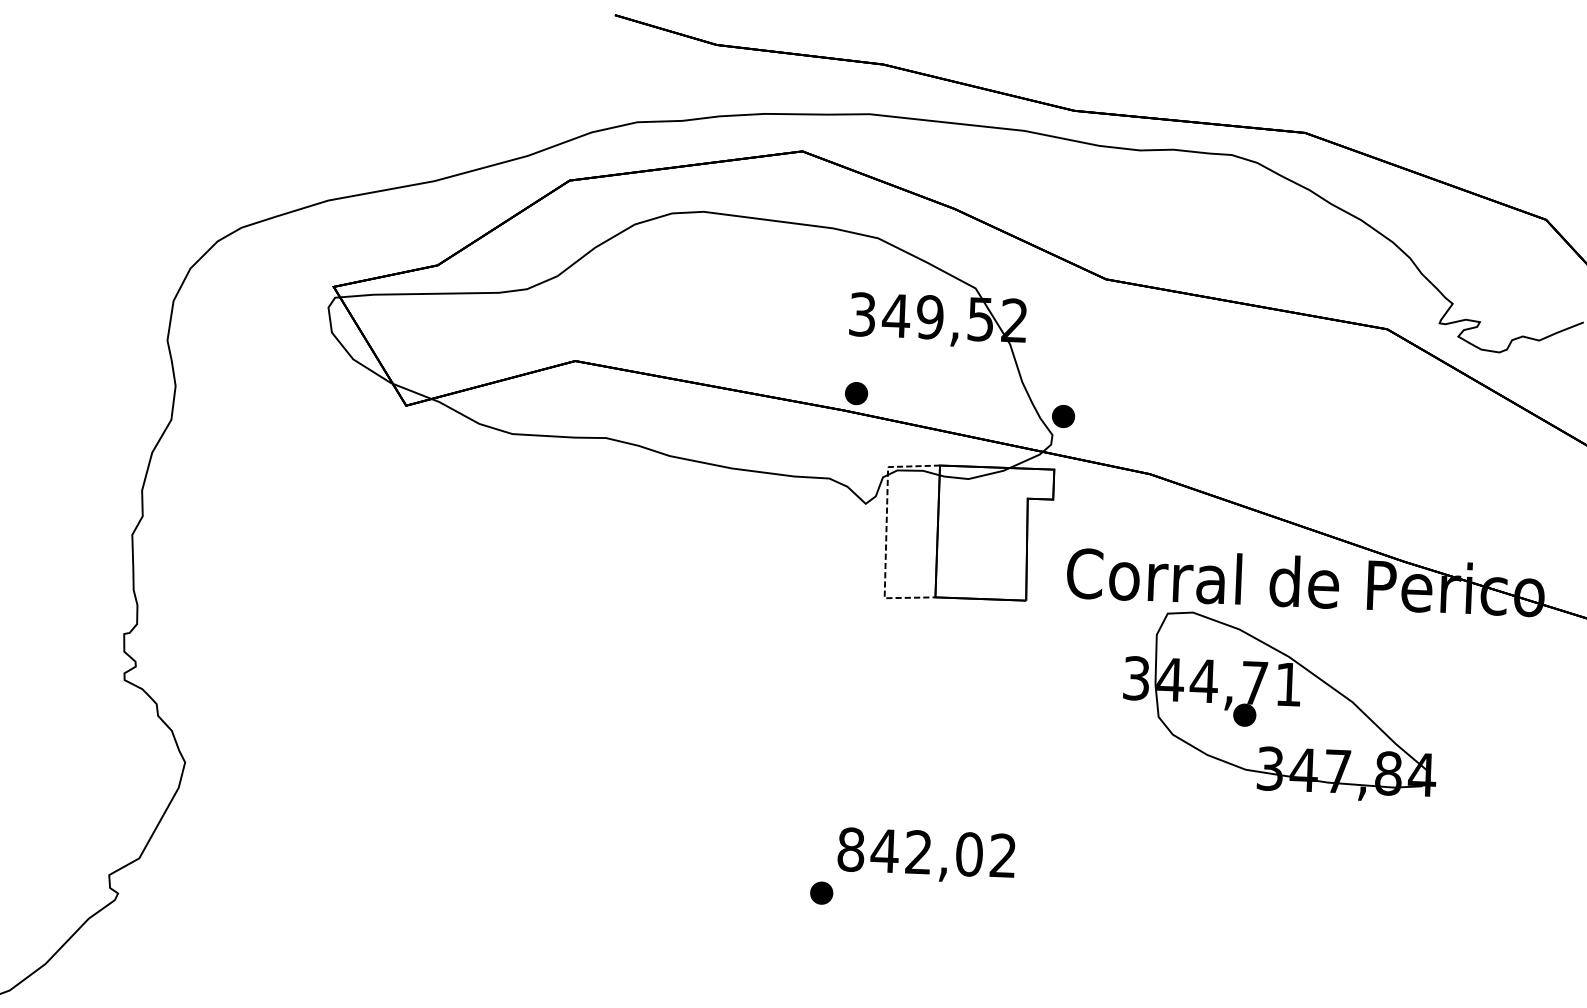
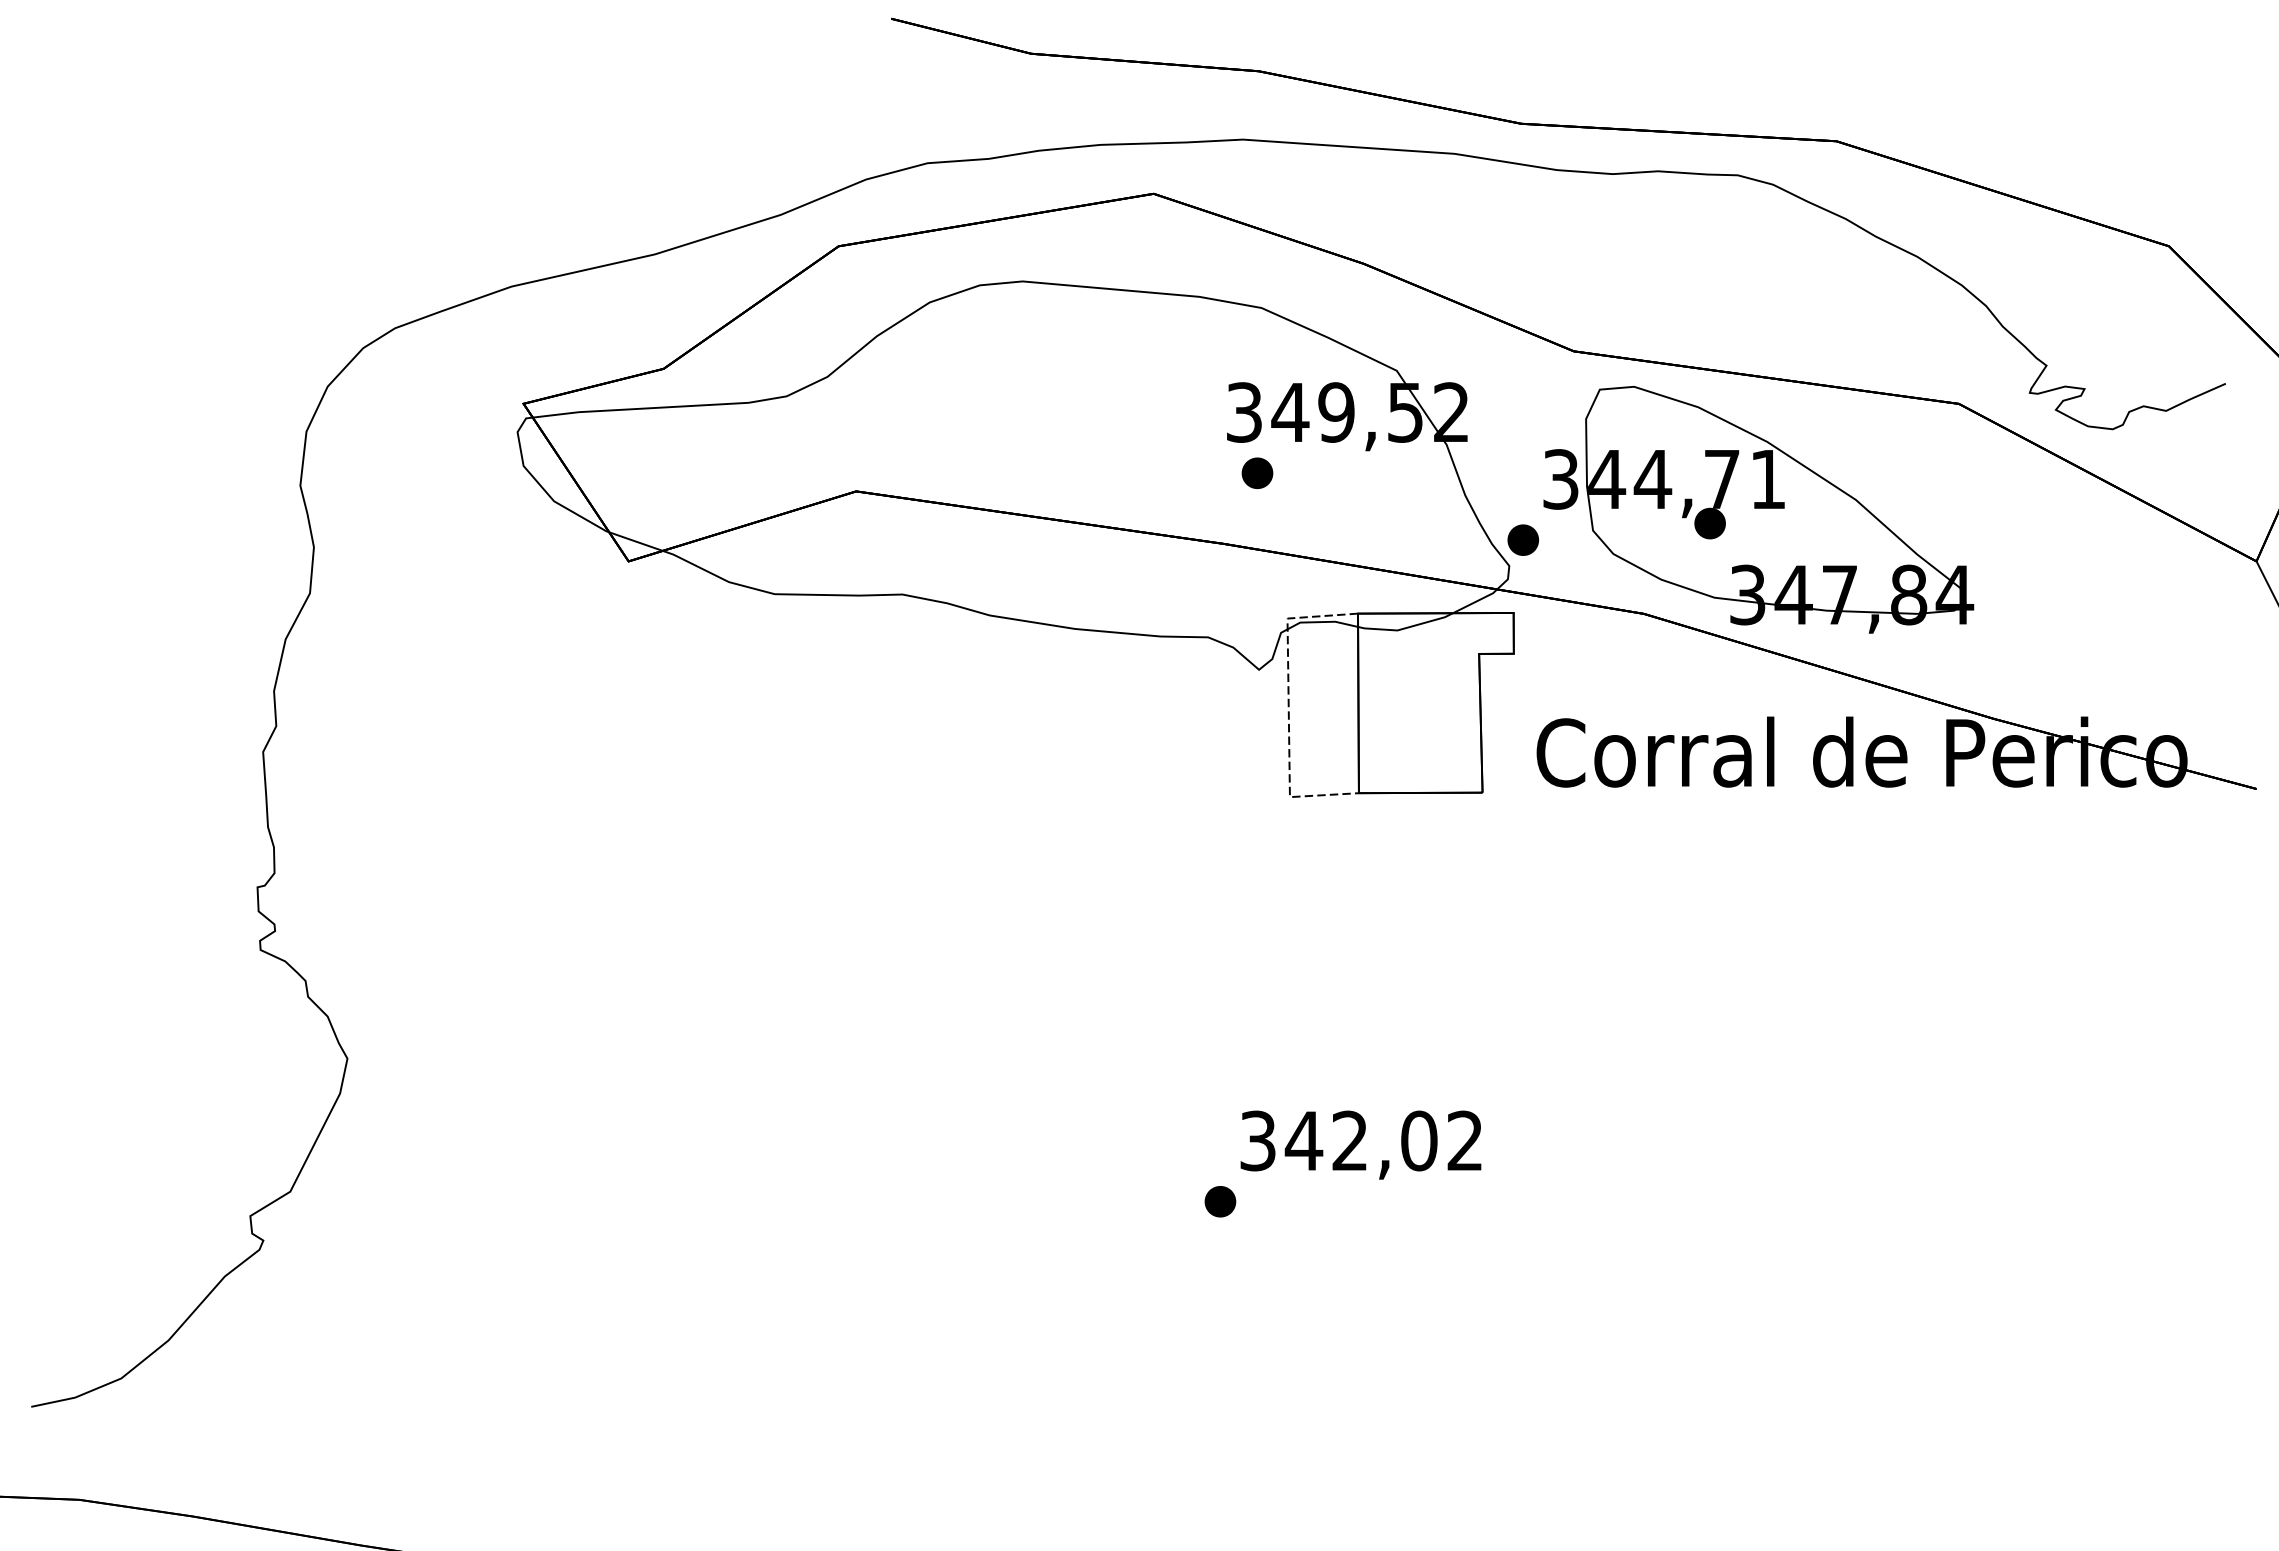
part: (856, 392) -> (1257, 472), moved
part: (1280, 706) -> (1758, 509), moved
text: (851, 849) -> (1258, 1140), 842,02 -> 342,02

